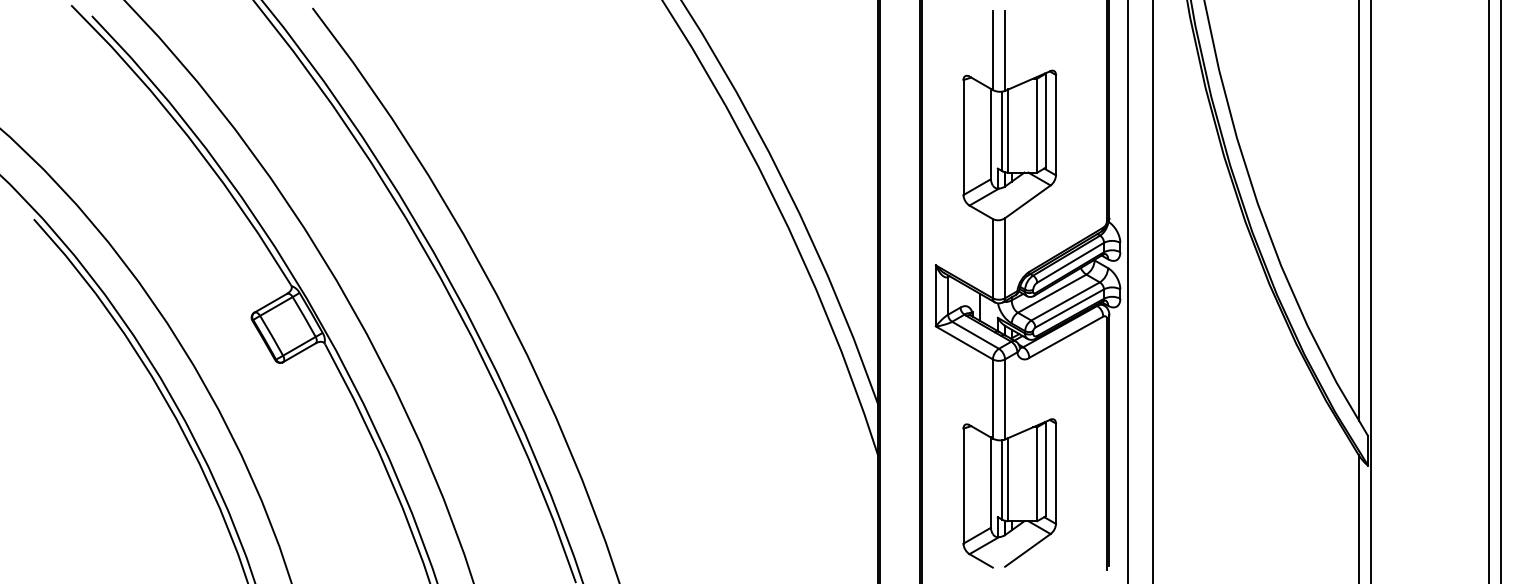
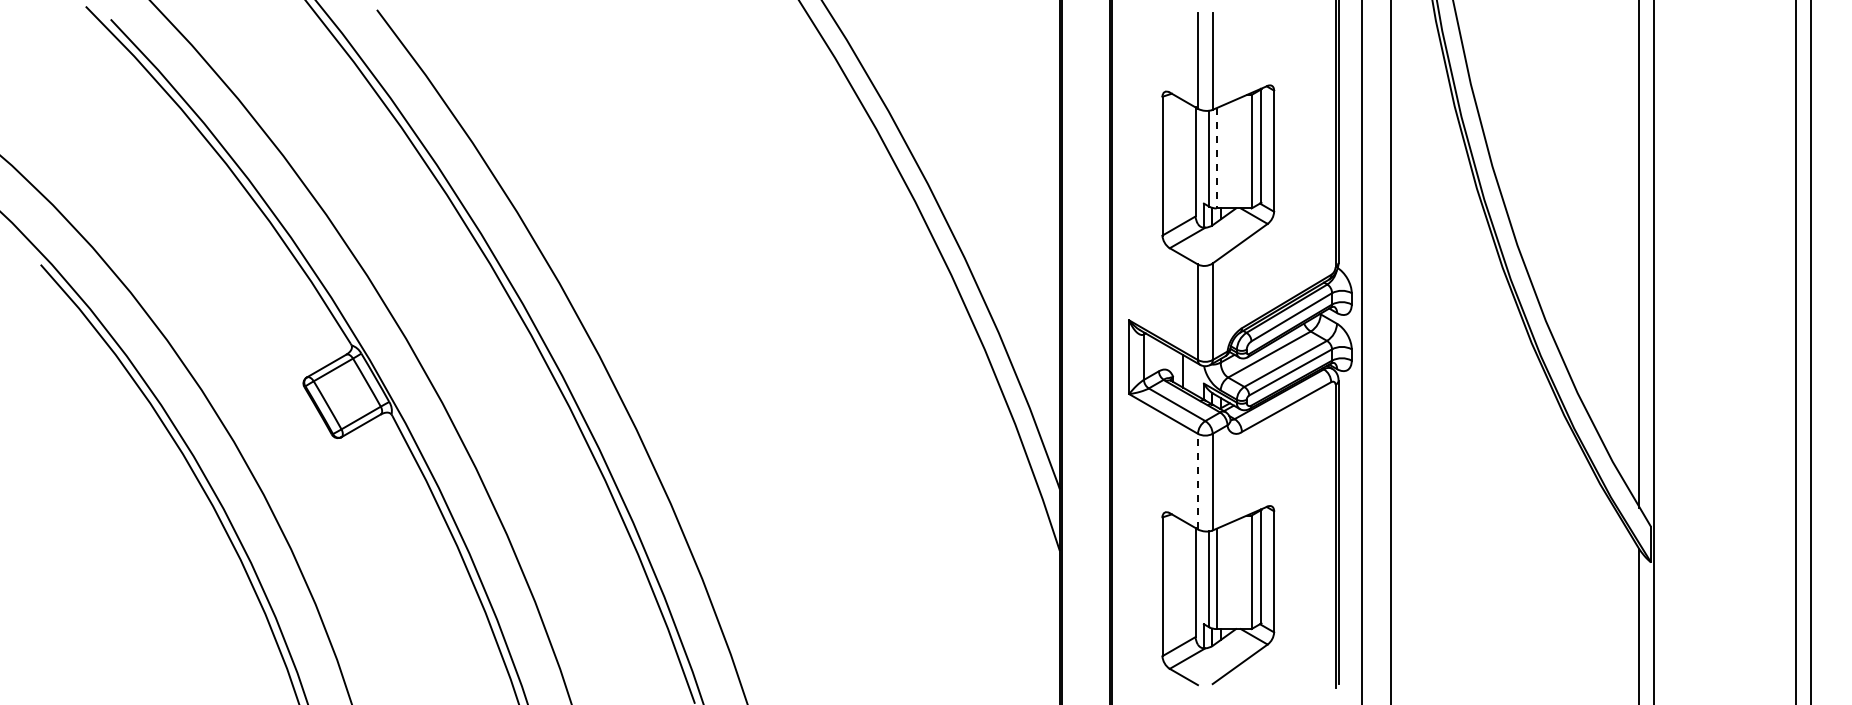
line: (1008, 131) -> (1216, 158), solid -> dashed
line: (992, 398) -> (1197, 481), solid -> dashed

